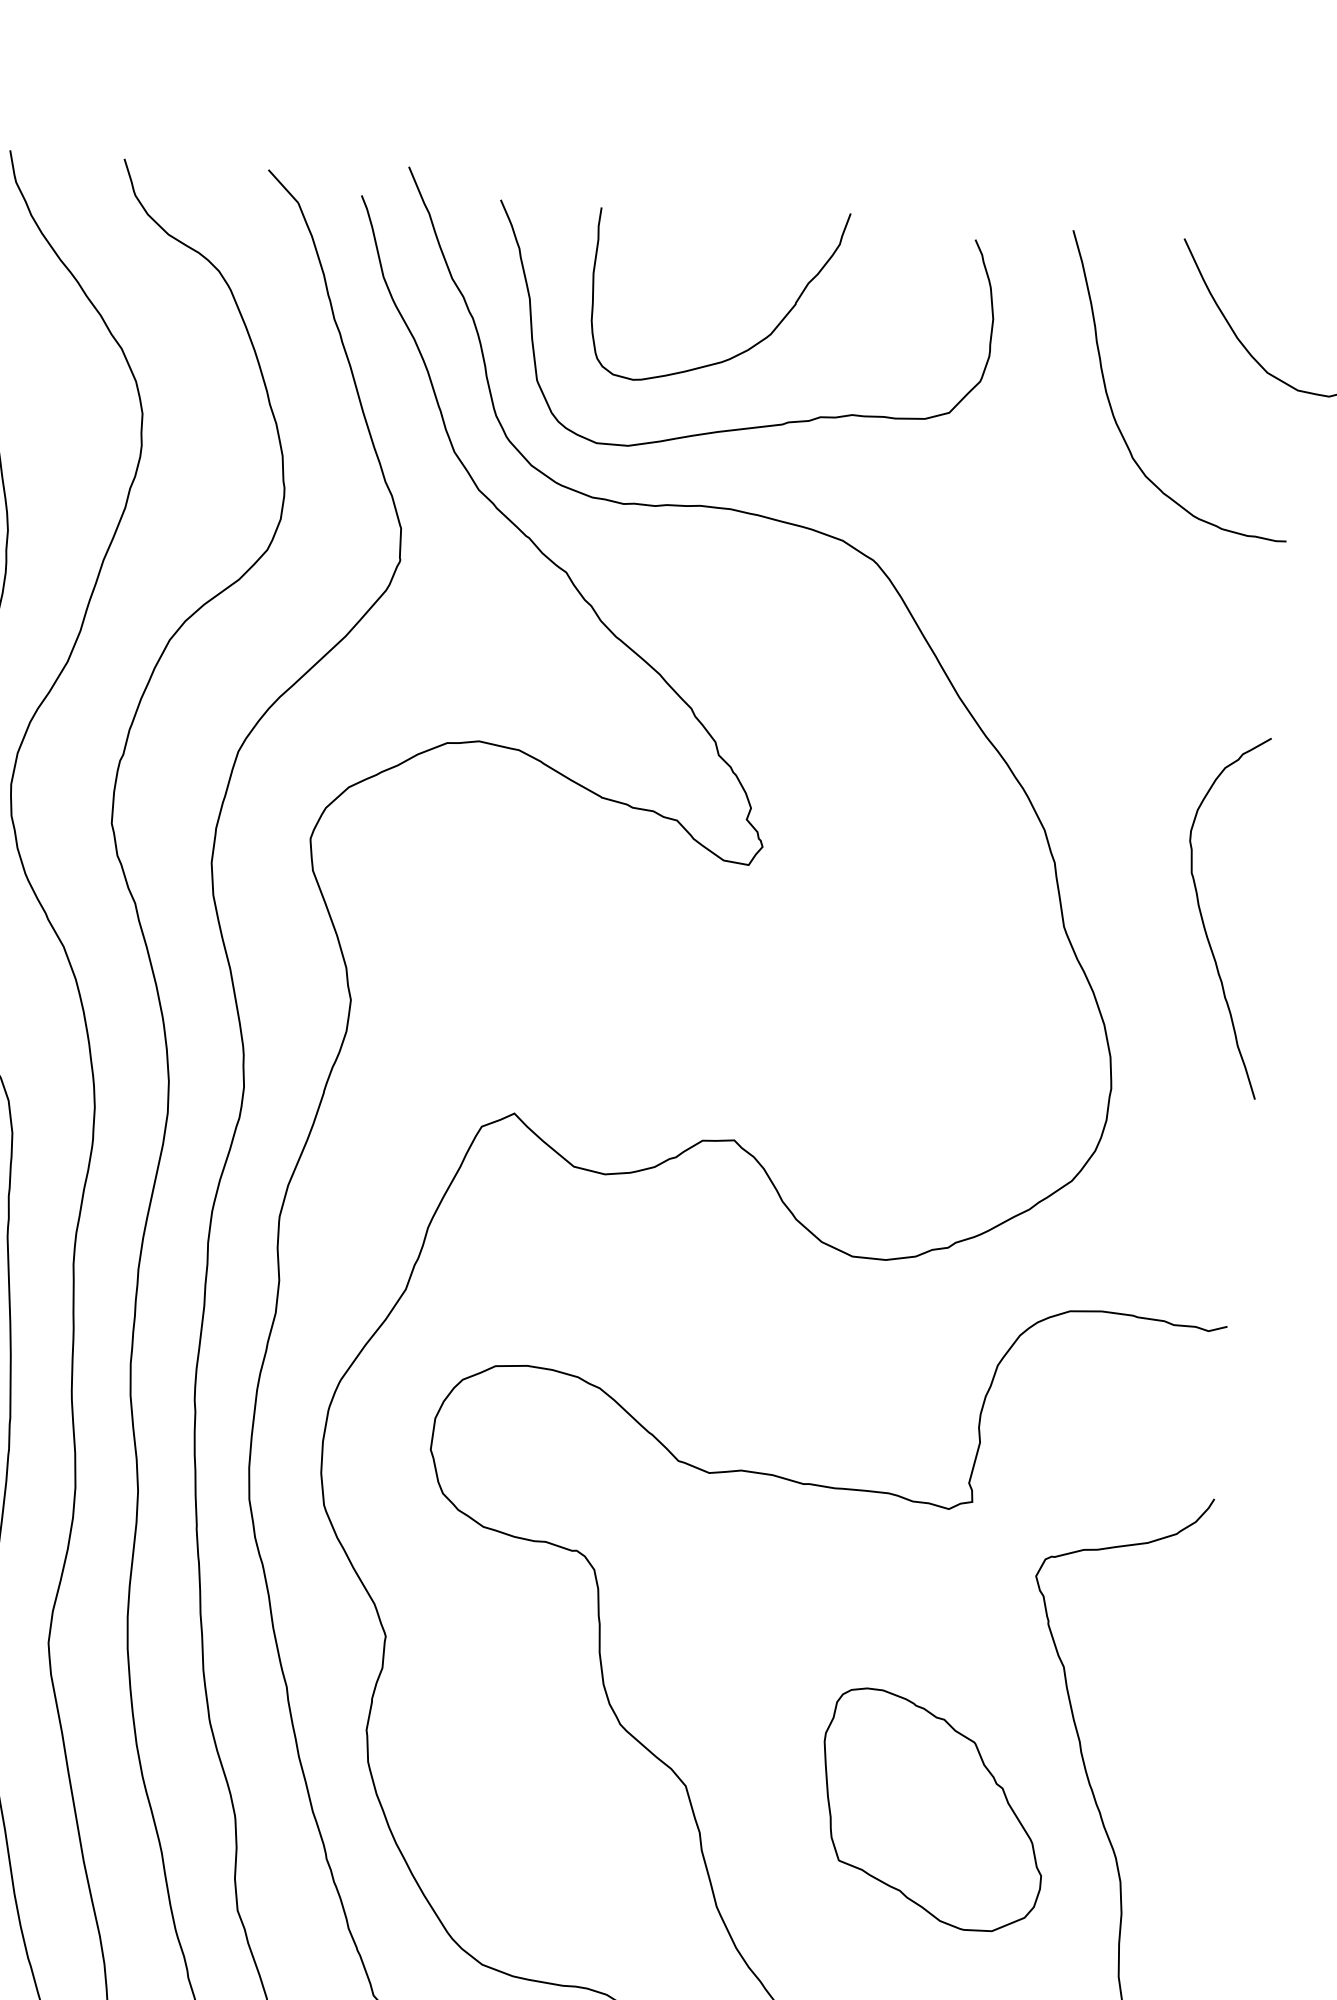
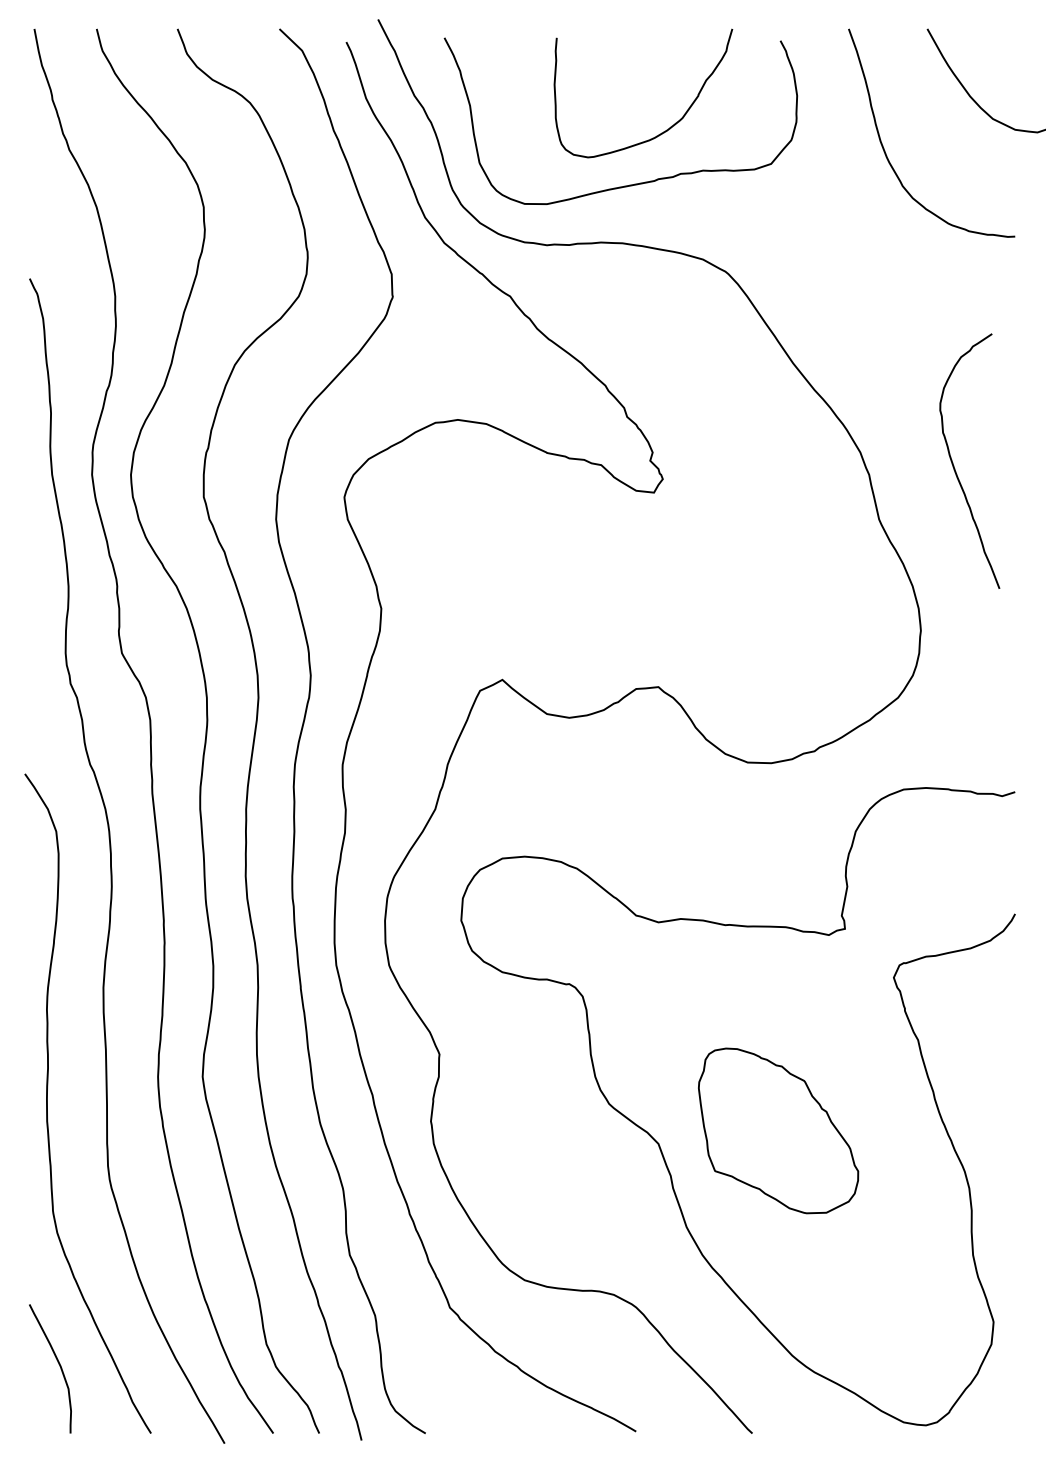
curve: (754, 343) -> (671, 125), moved
curve: (1204, 920) -> (954, 465), moved
part: (932, 1809) -> (778, 1130), moved

